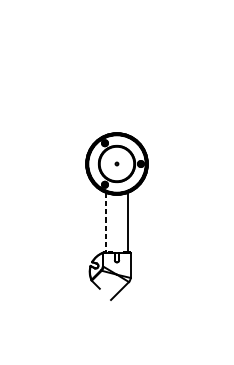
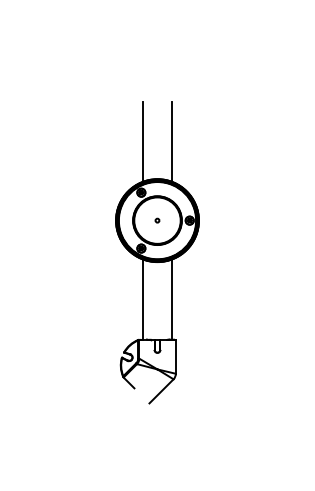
line: (105, 105) -> (142, 141), added
line: (128, 105) -> (172, 141), added
line: (105, 223) -> (142, 300), dashed -> solid

